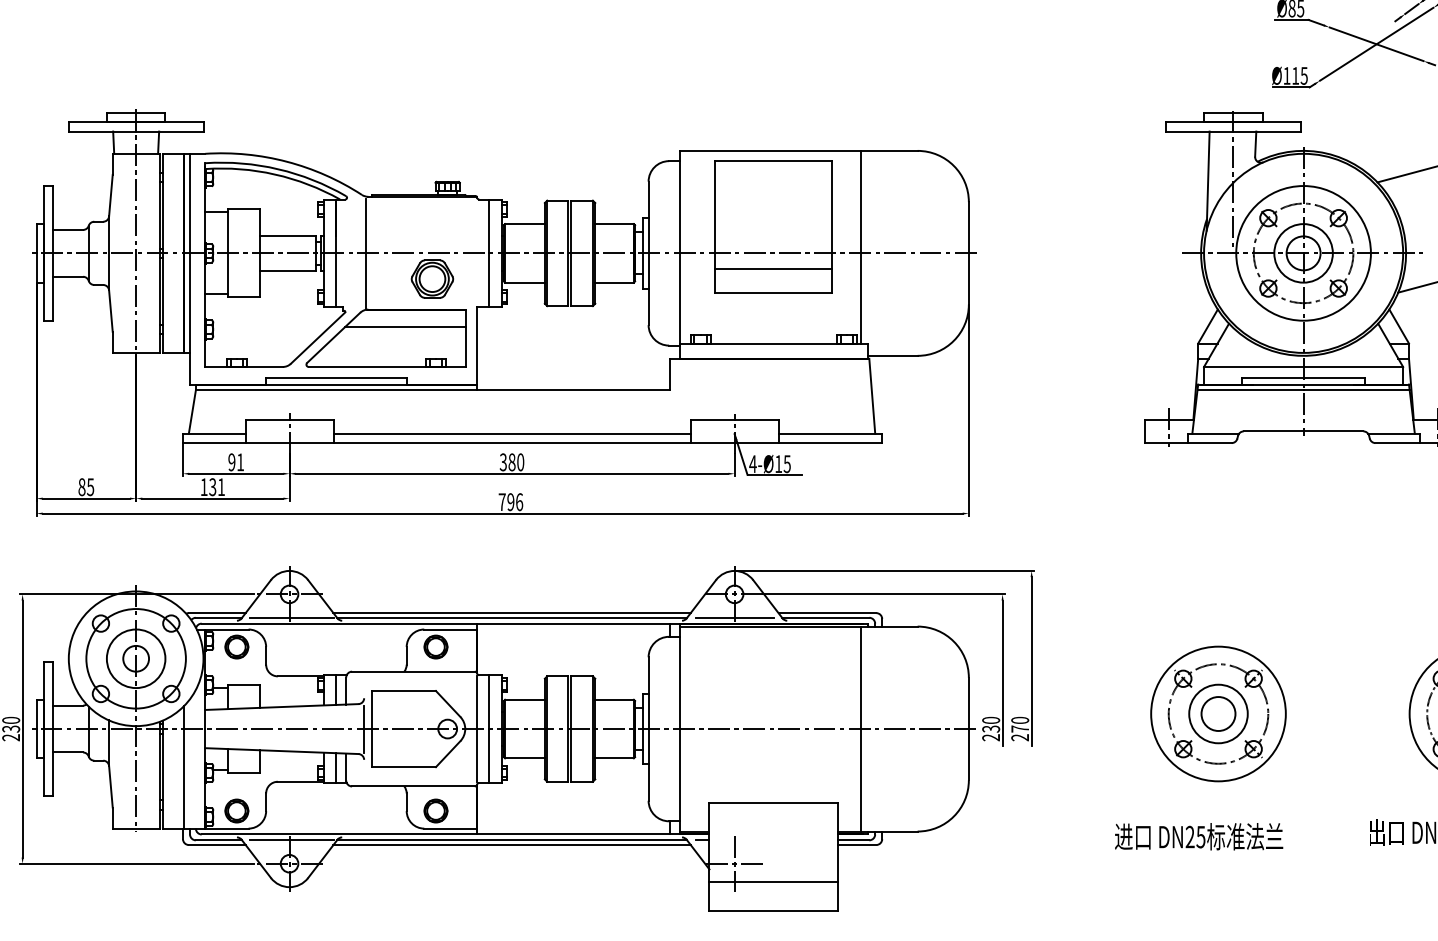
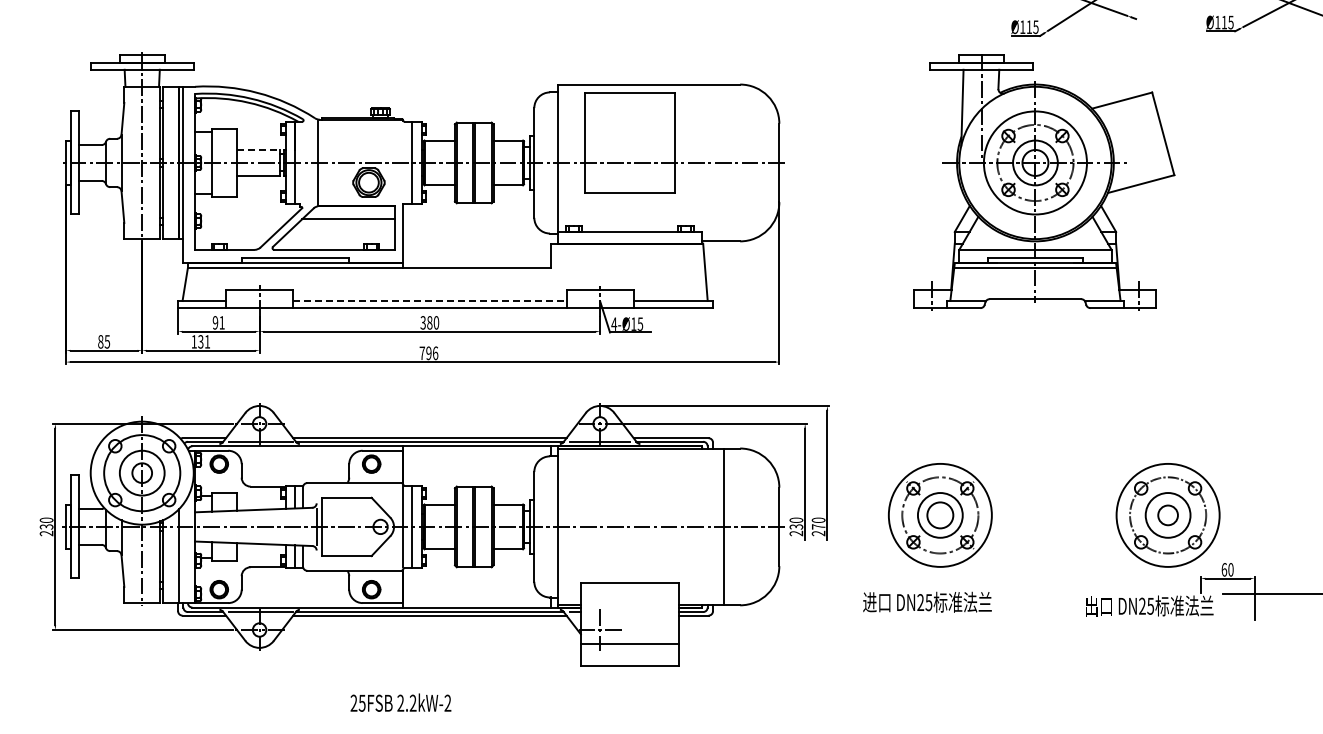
line: (289, 235) -> (259, 149), solid -> dashed
line: (860, 246) -> (696, 157), removed
line: (773, 269) -> (629, 175), removed
line: (511, 433) -> (429, 300), solid -> dashed
part: (1218, 714) -> (940, 515), moved
line: (860, 728) -> (723, 526), moved
text: (1199, 835) -> (927, 601), moved

